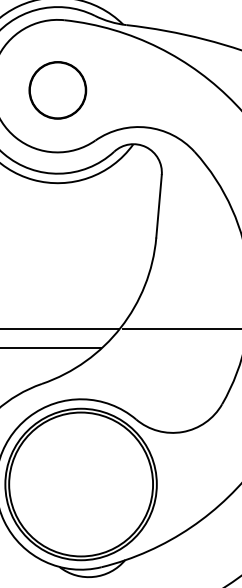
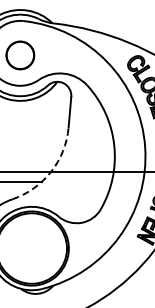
arc: (121, 327) -> (51, 171), solid -> dashed

